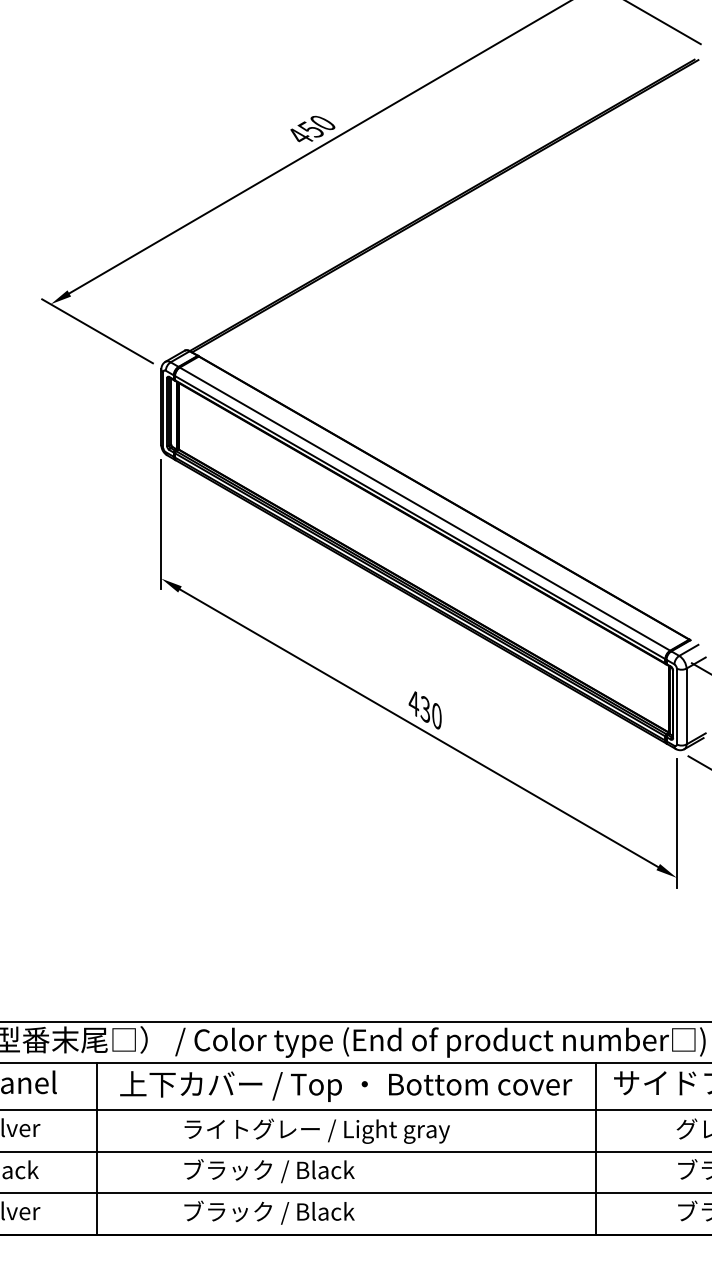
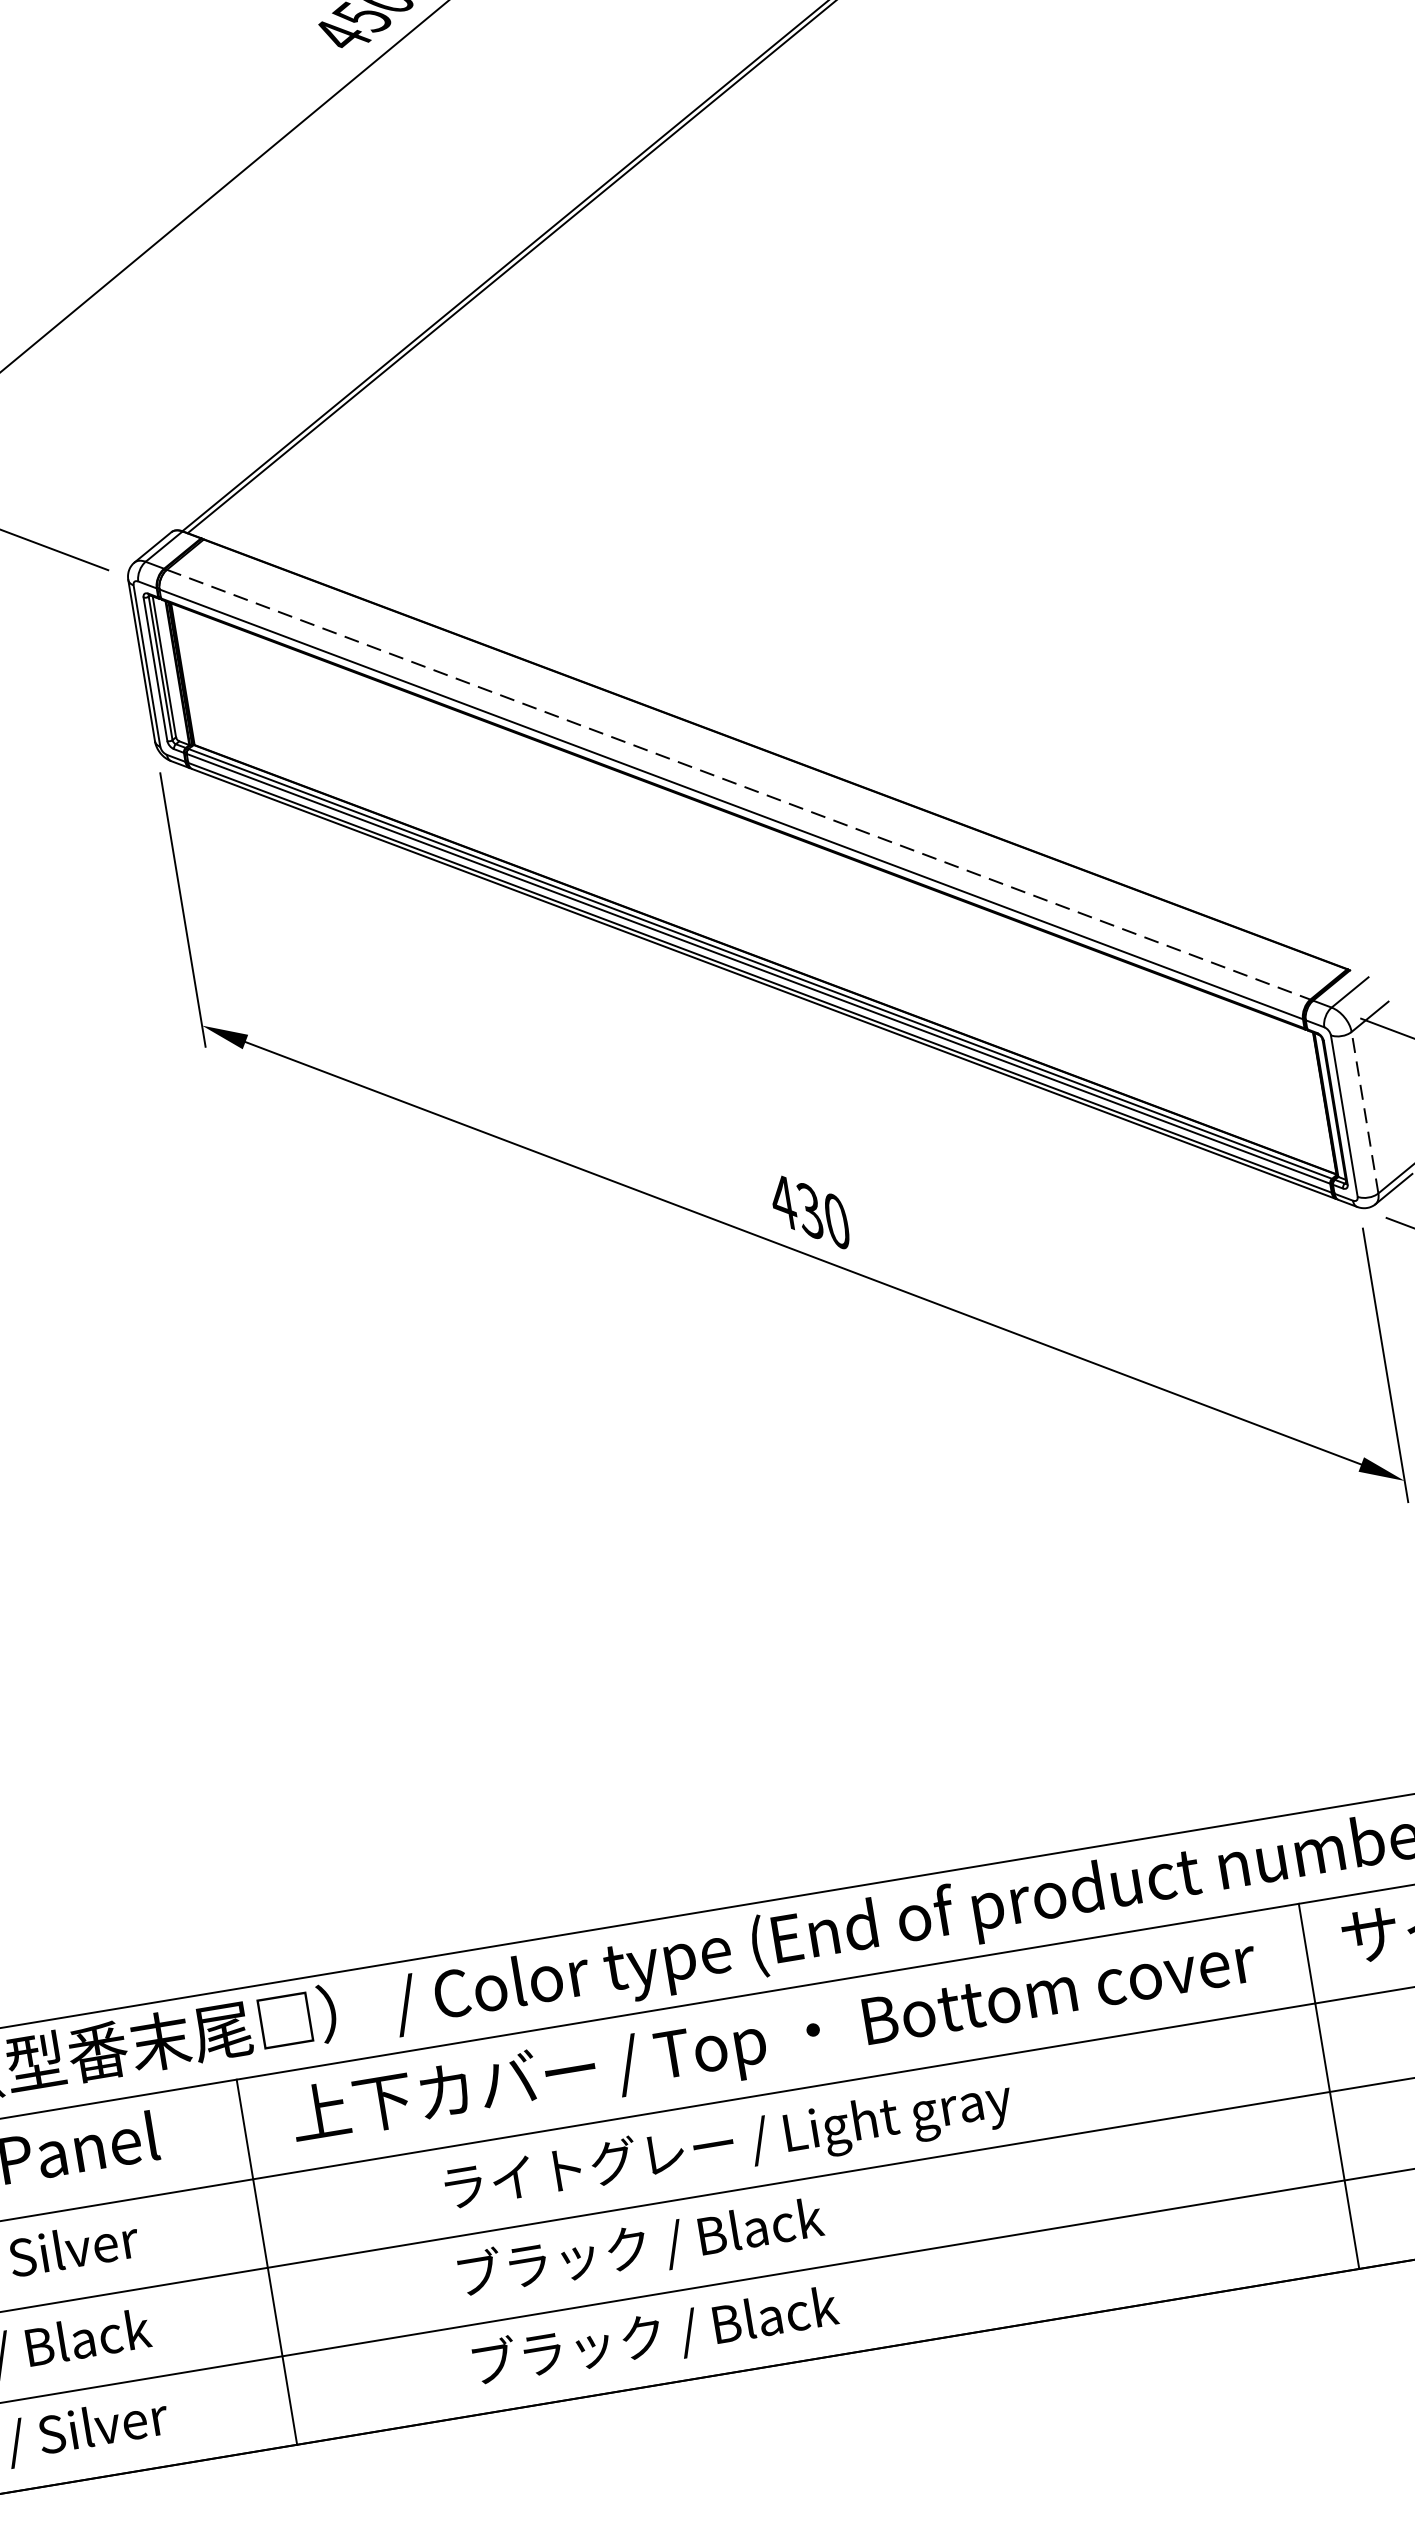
line: (425, 509) -> (739, 785), solid -> dashed
line: (686, 706) -> (1364, 1112), solid -> dashed

